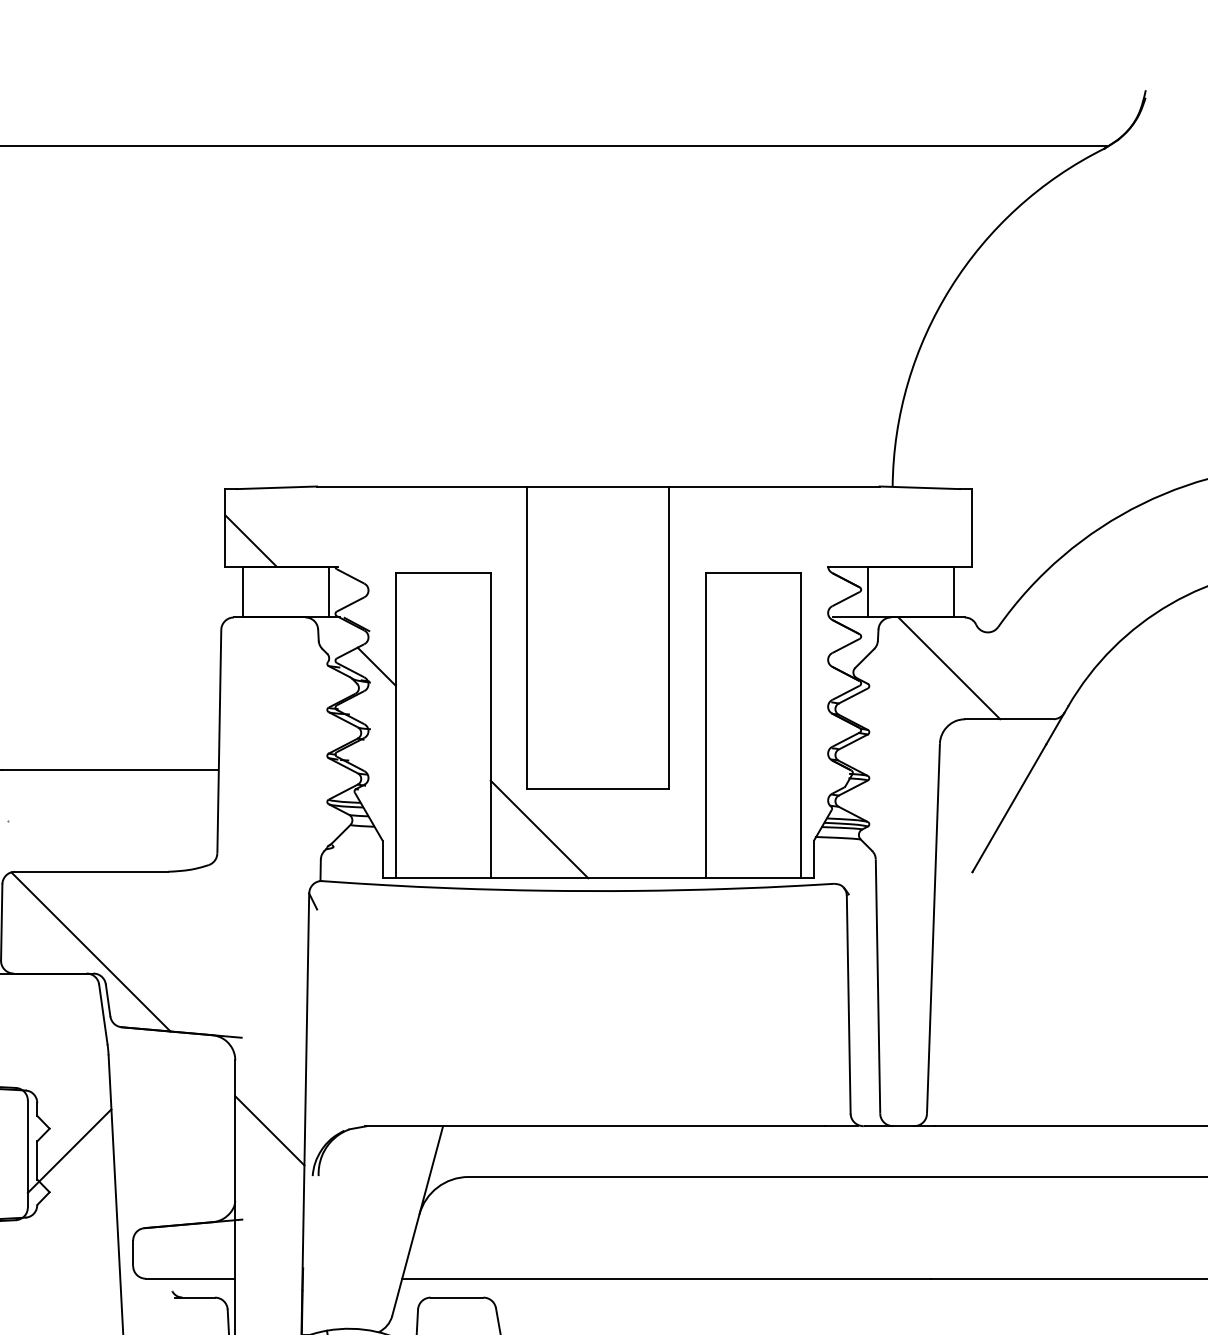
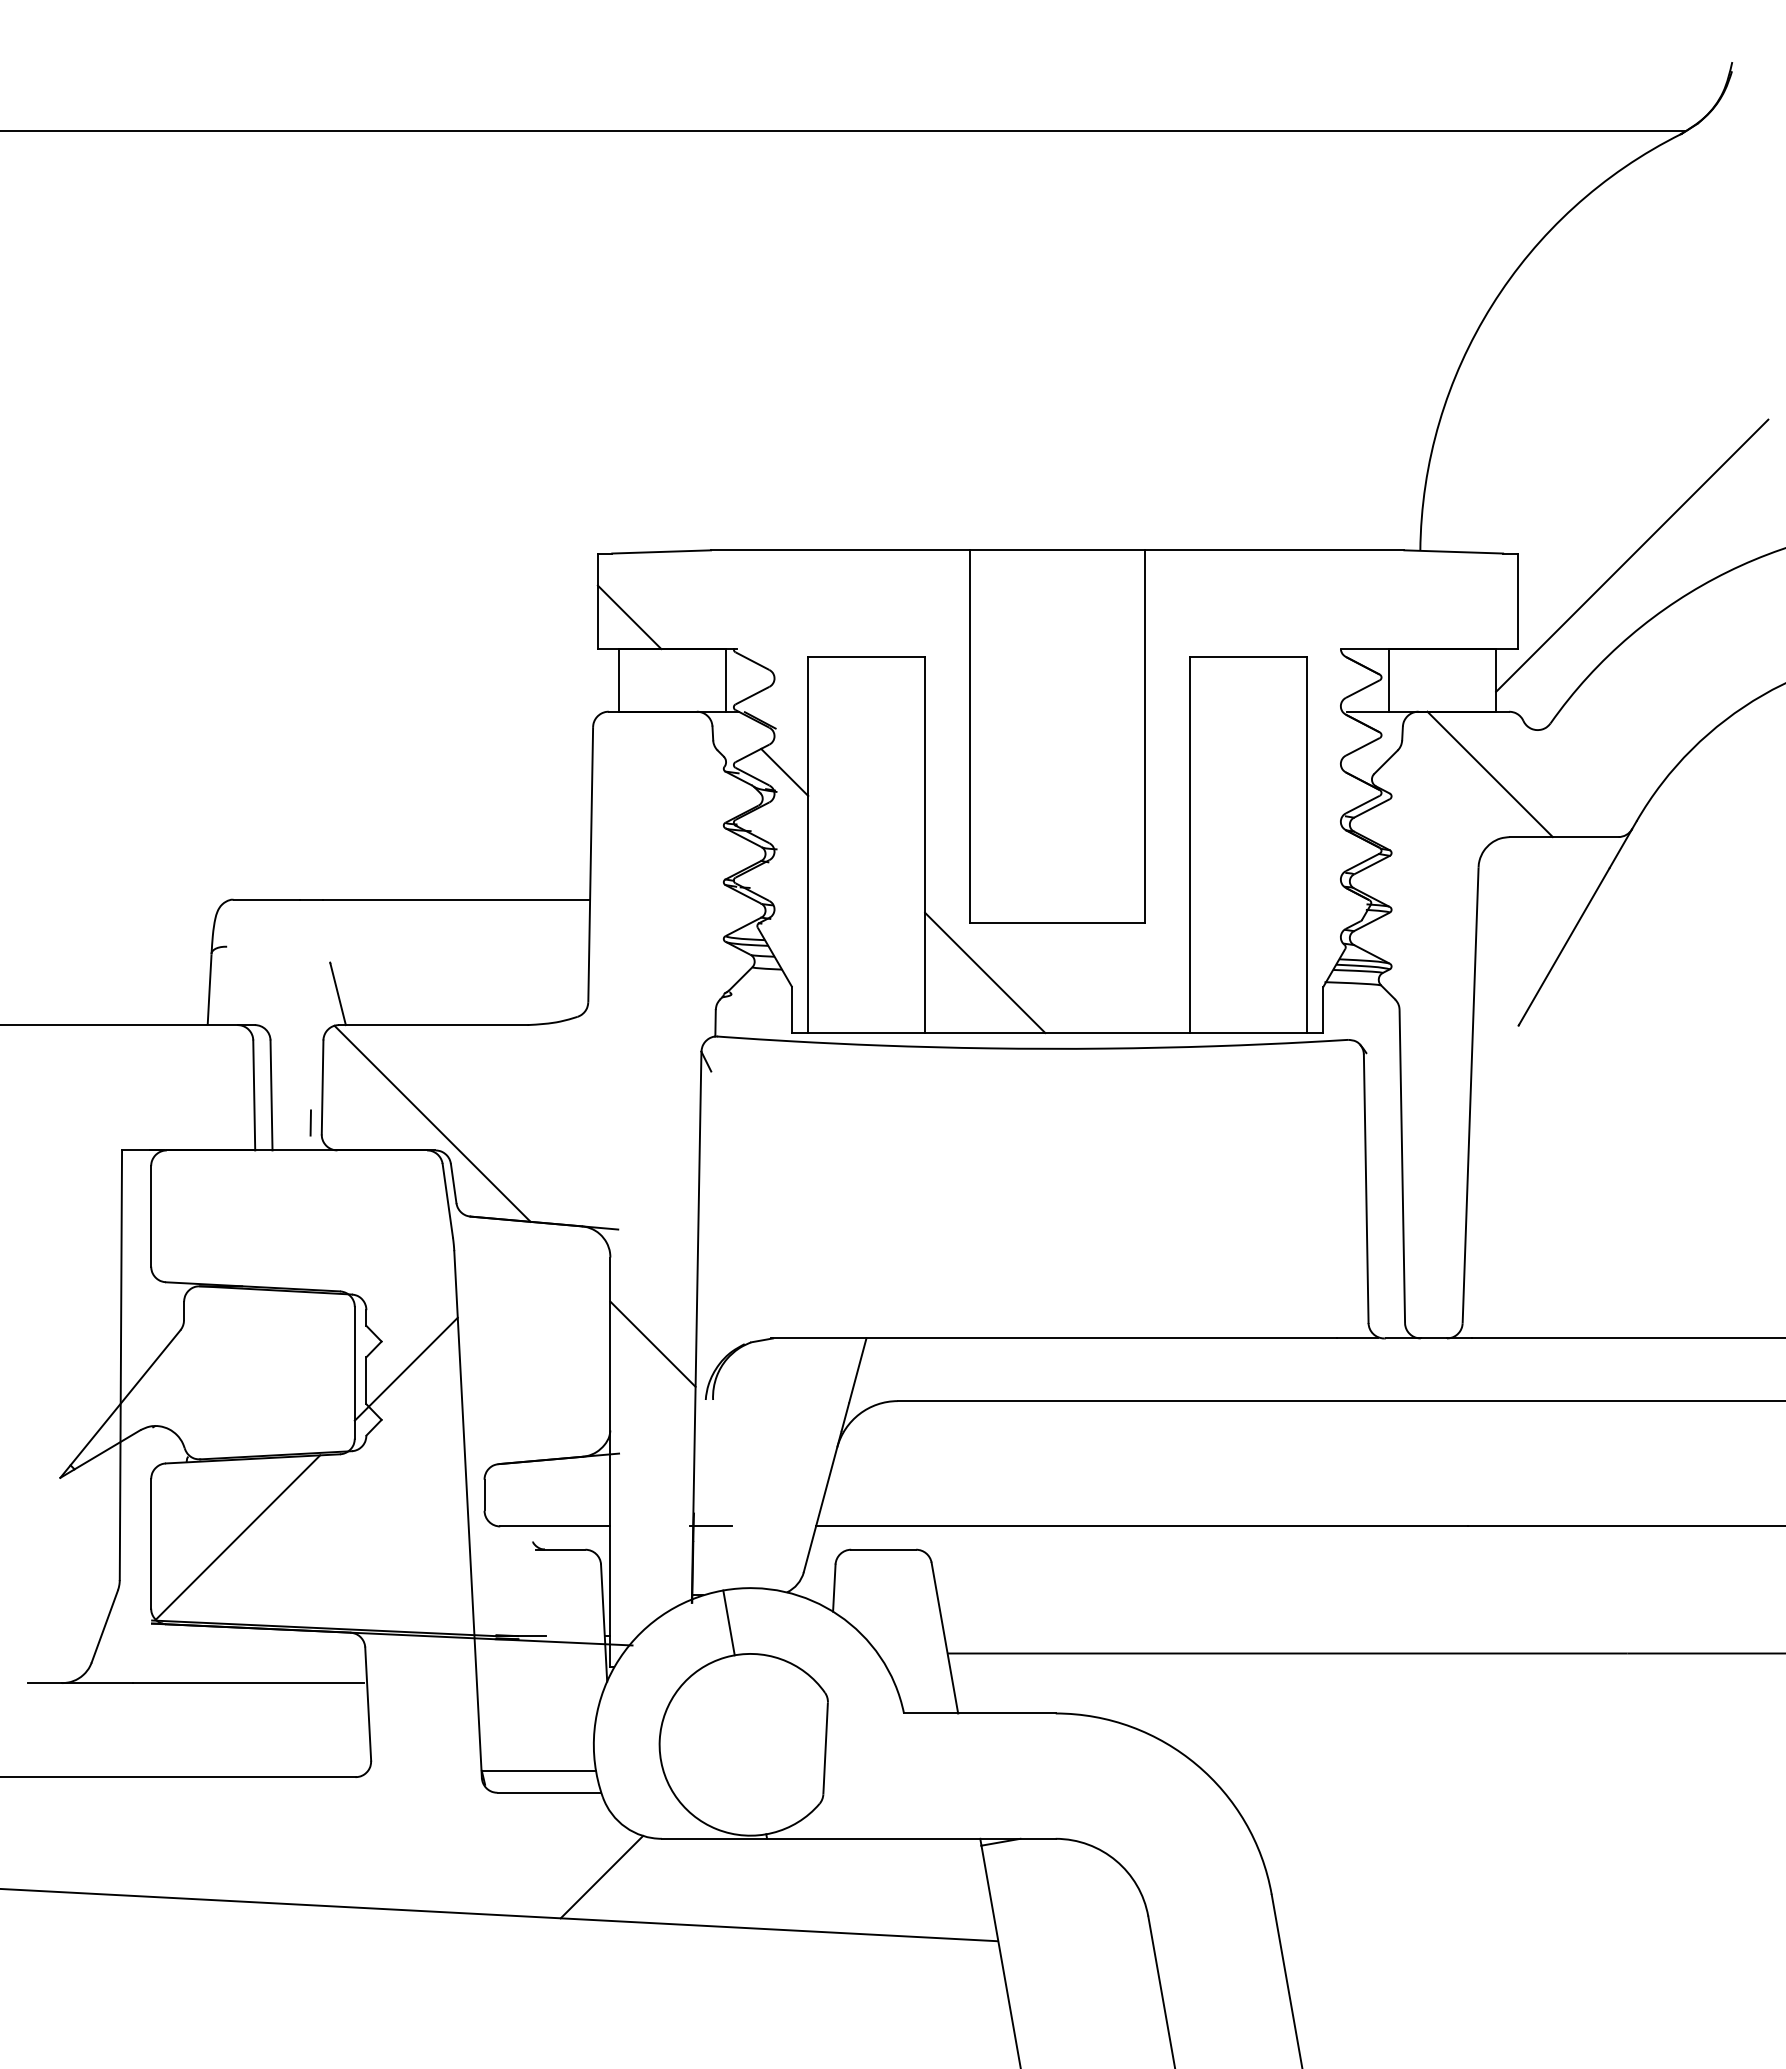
line: (1064, 490) -> (1632, 555), added
line: (13, 846) -> (337, 993), added
line: (317, 1278) -> (711, 1526), added

